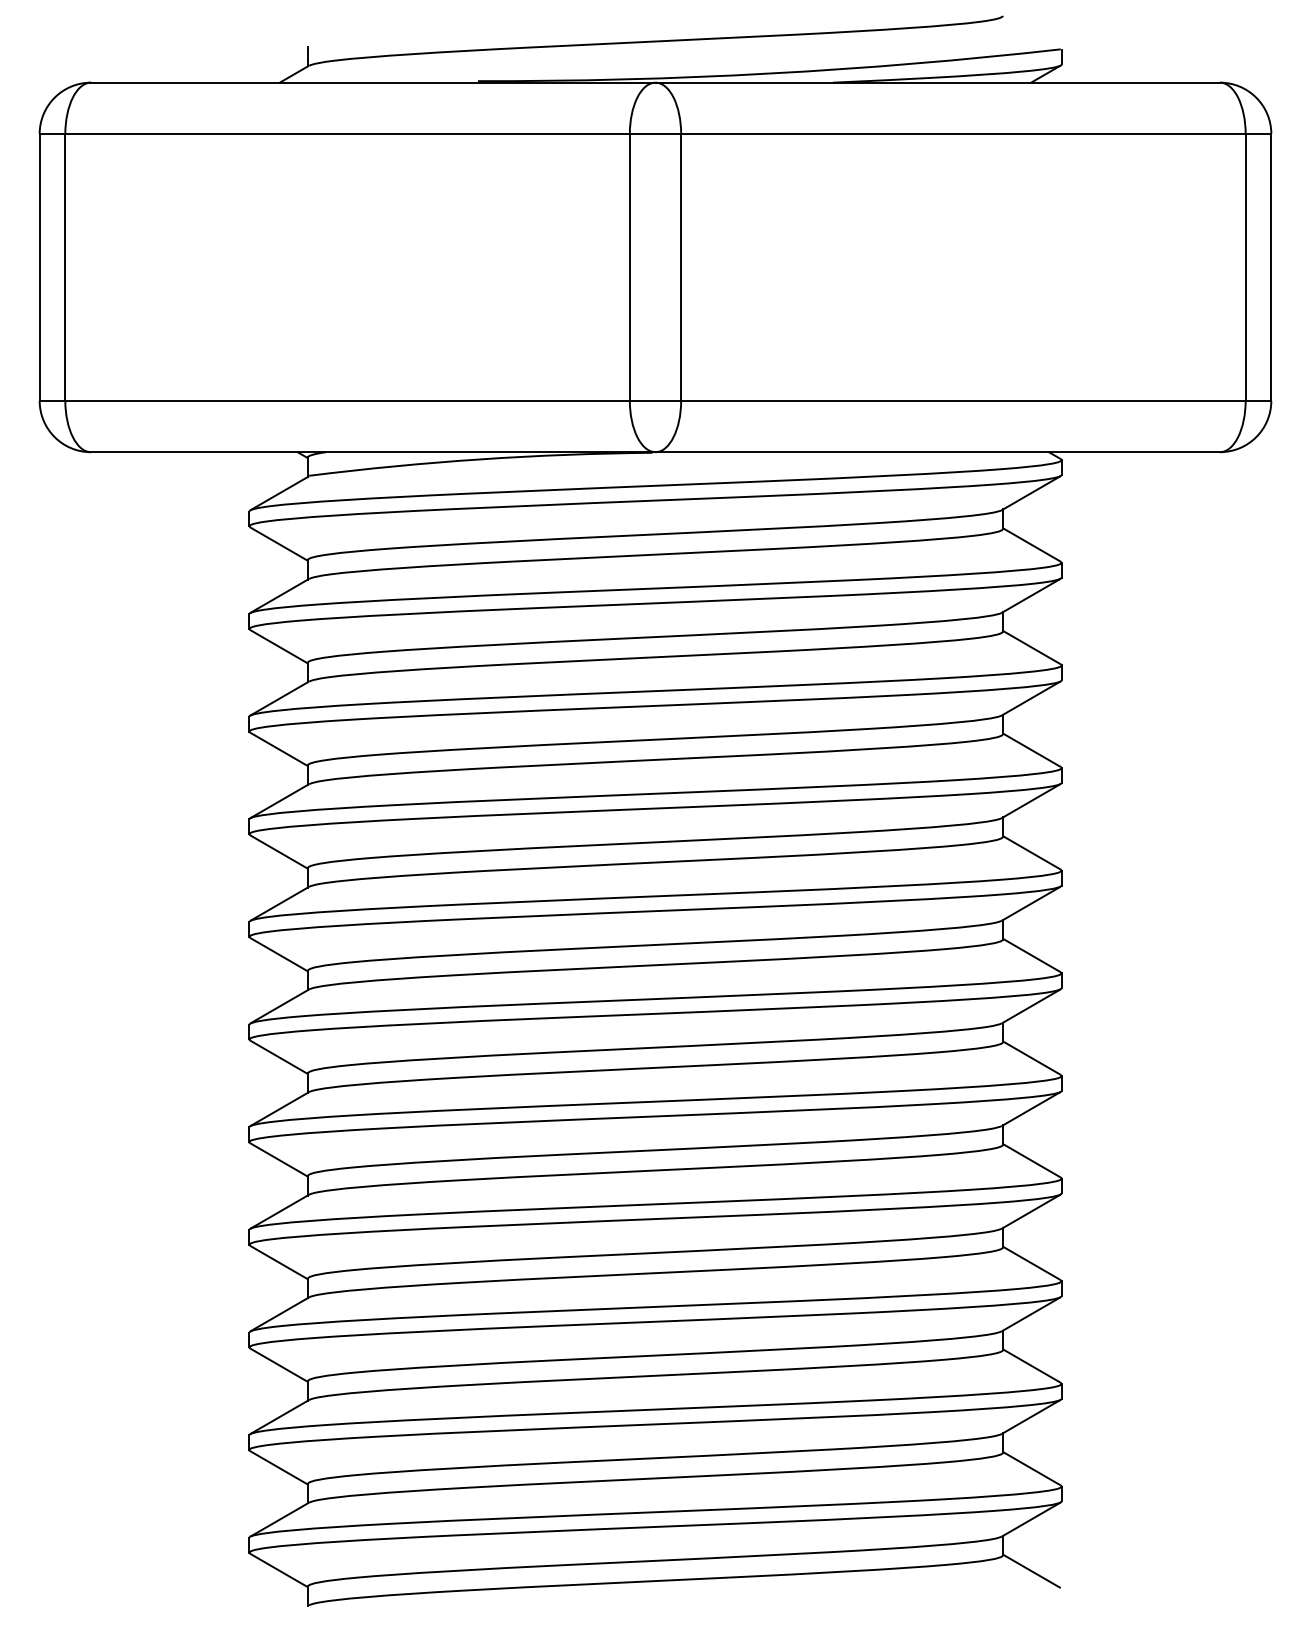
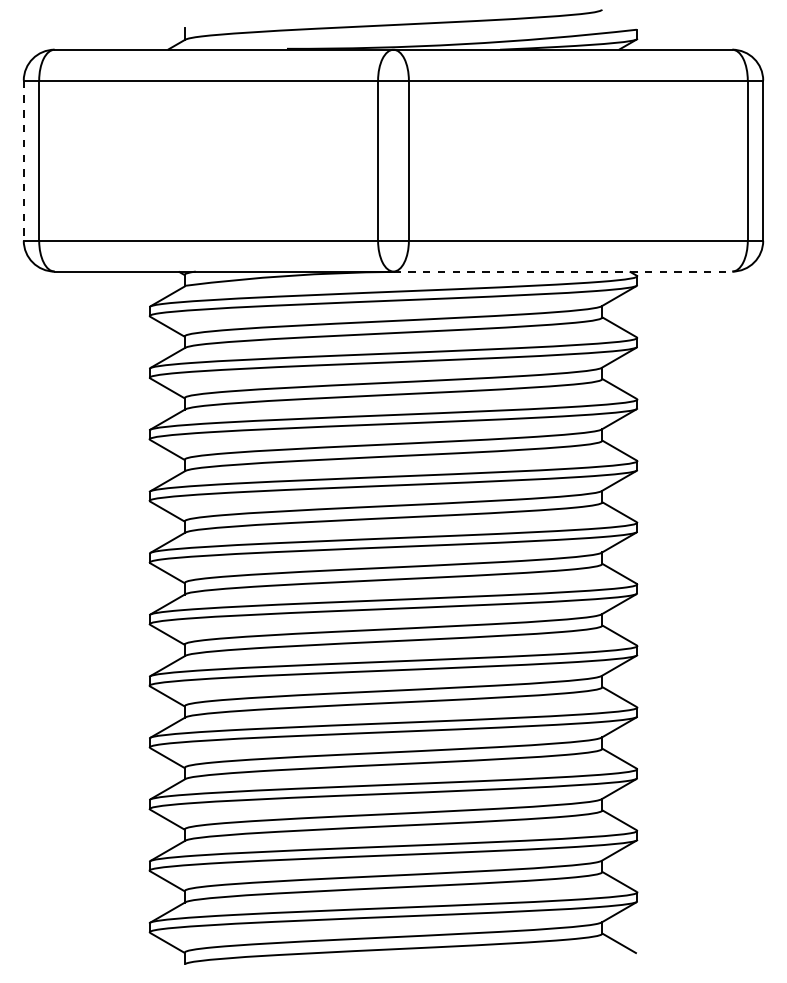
line: (39, 268) -> (23, 161), solid -> dashed
line: (938, 452) -> (563, 271), solid -> dashed

